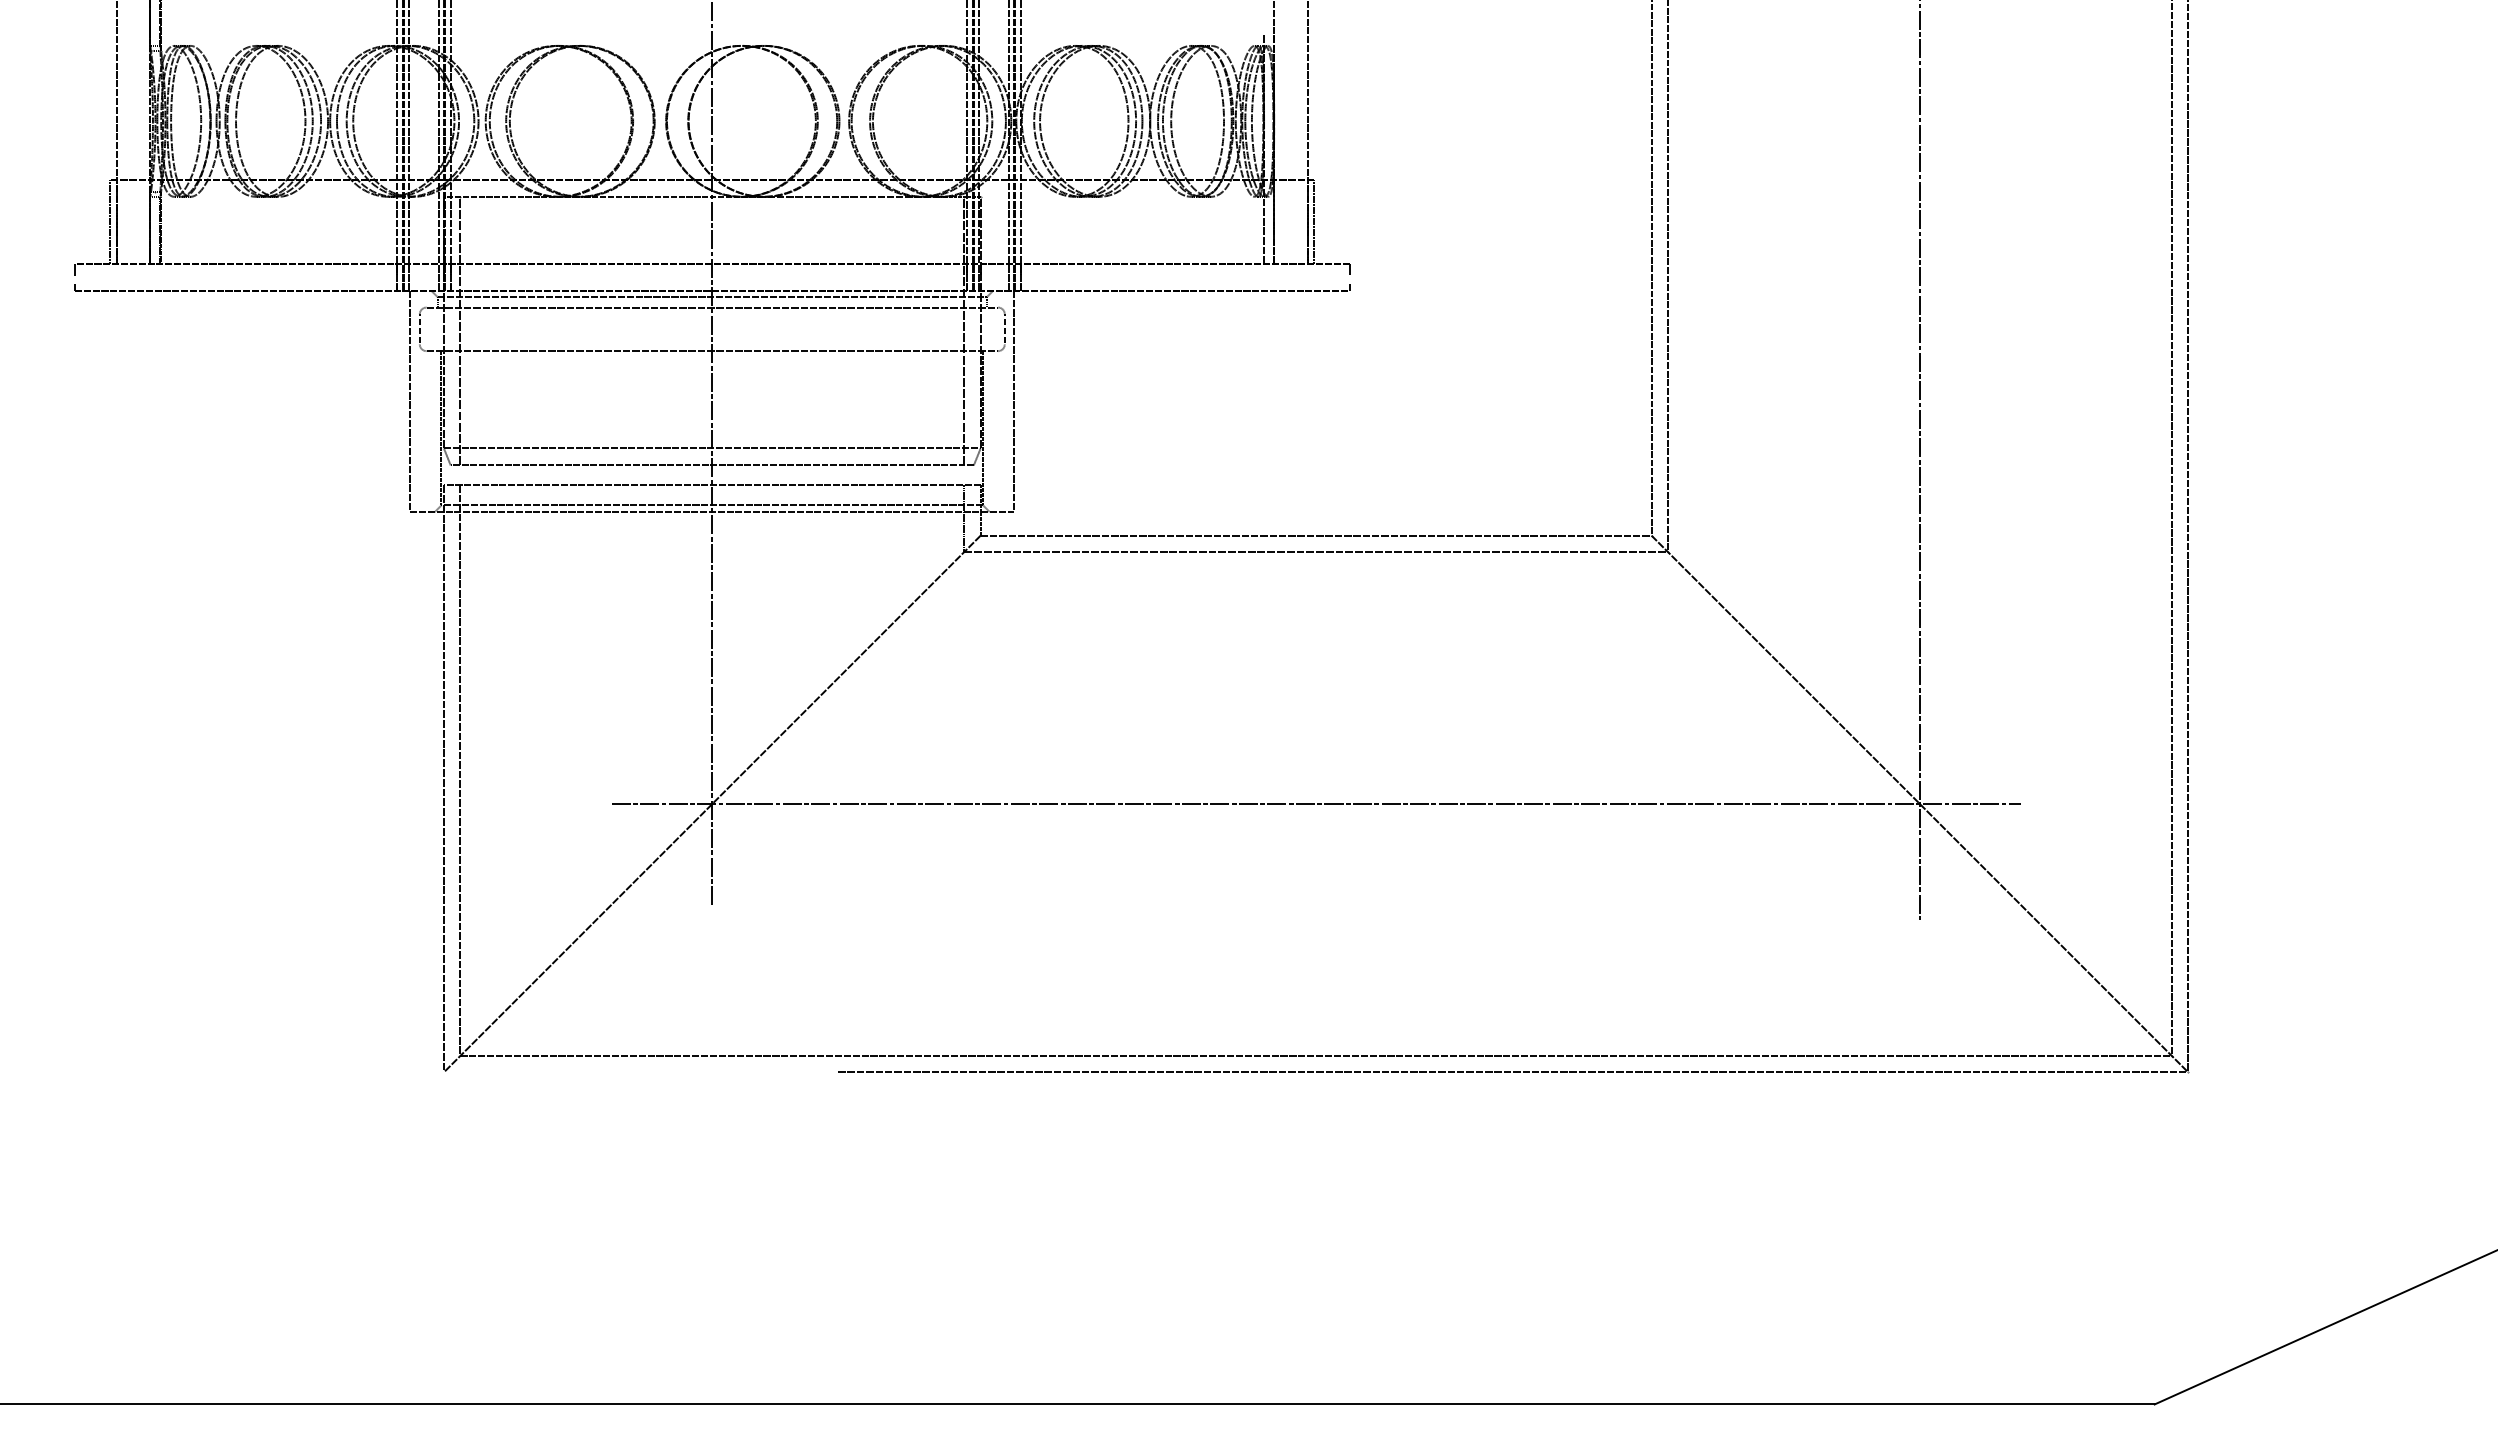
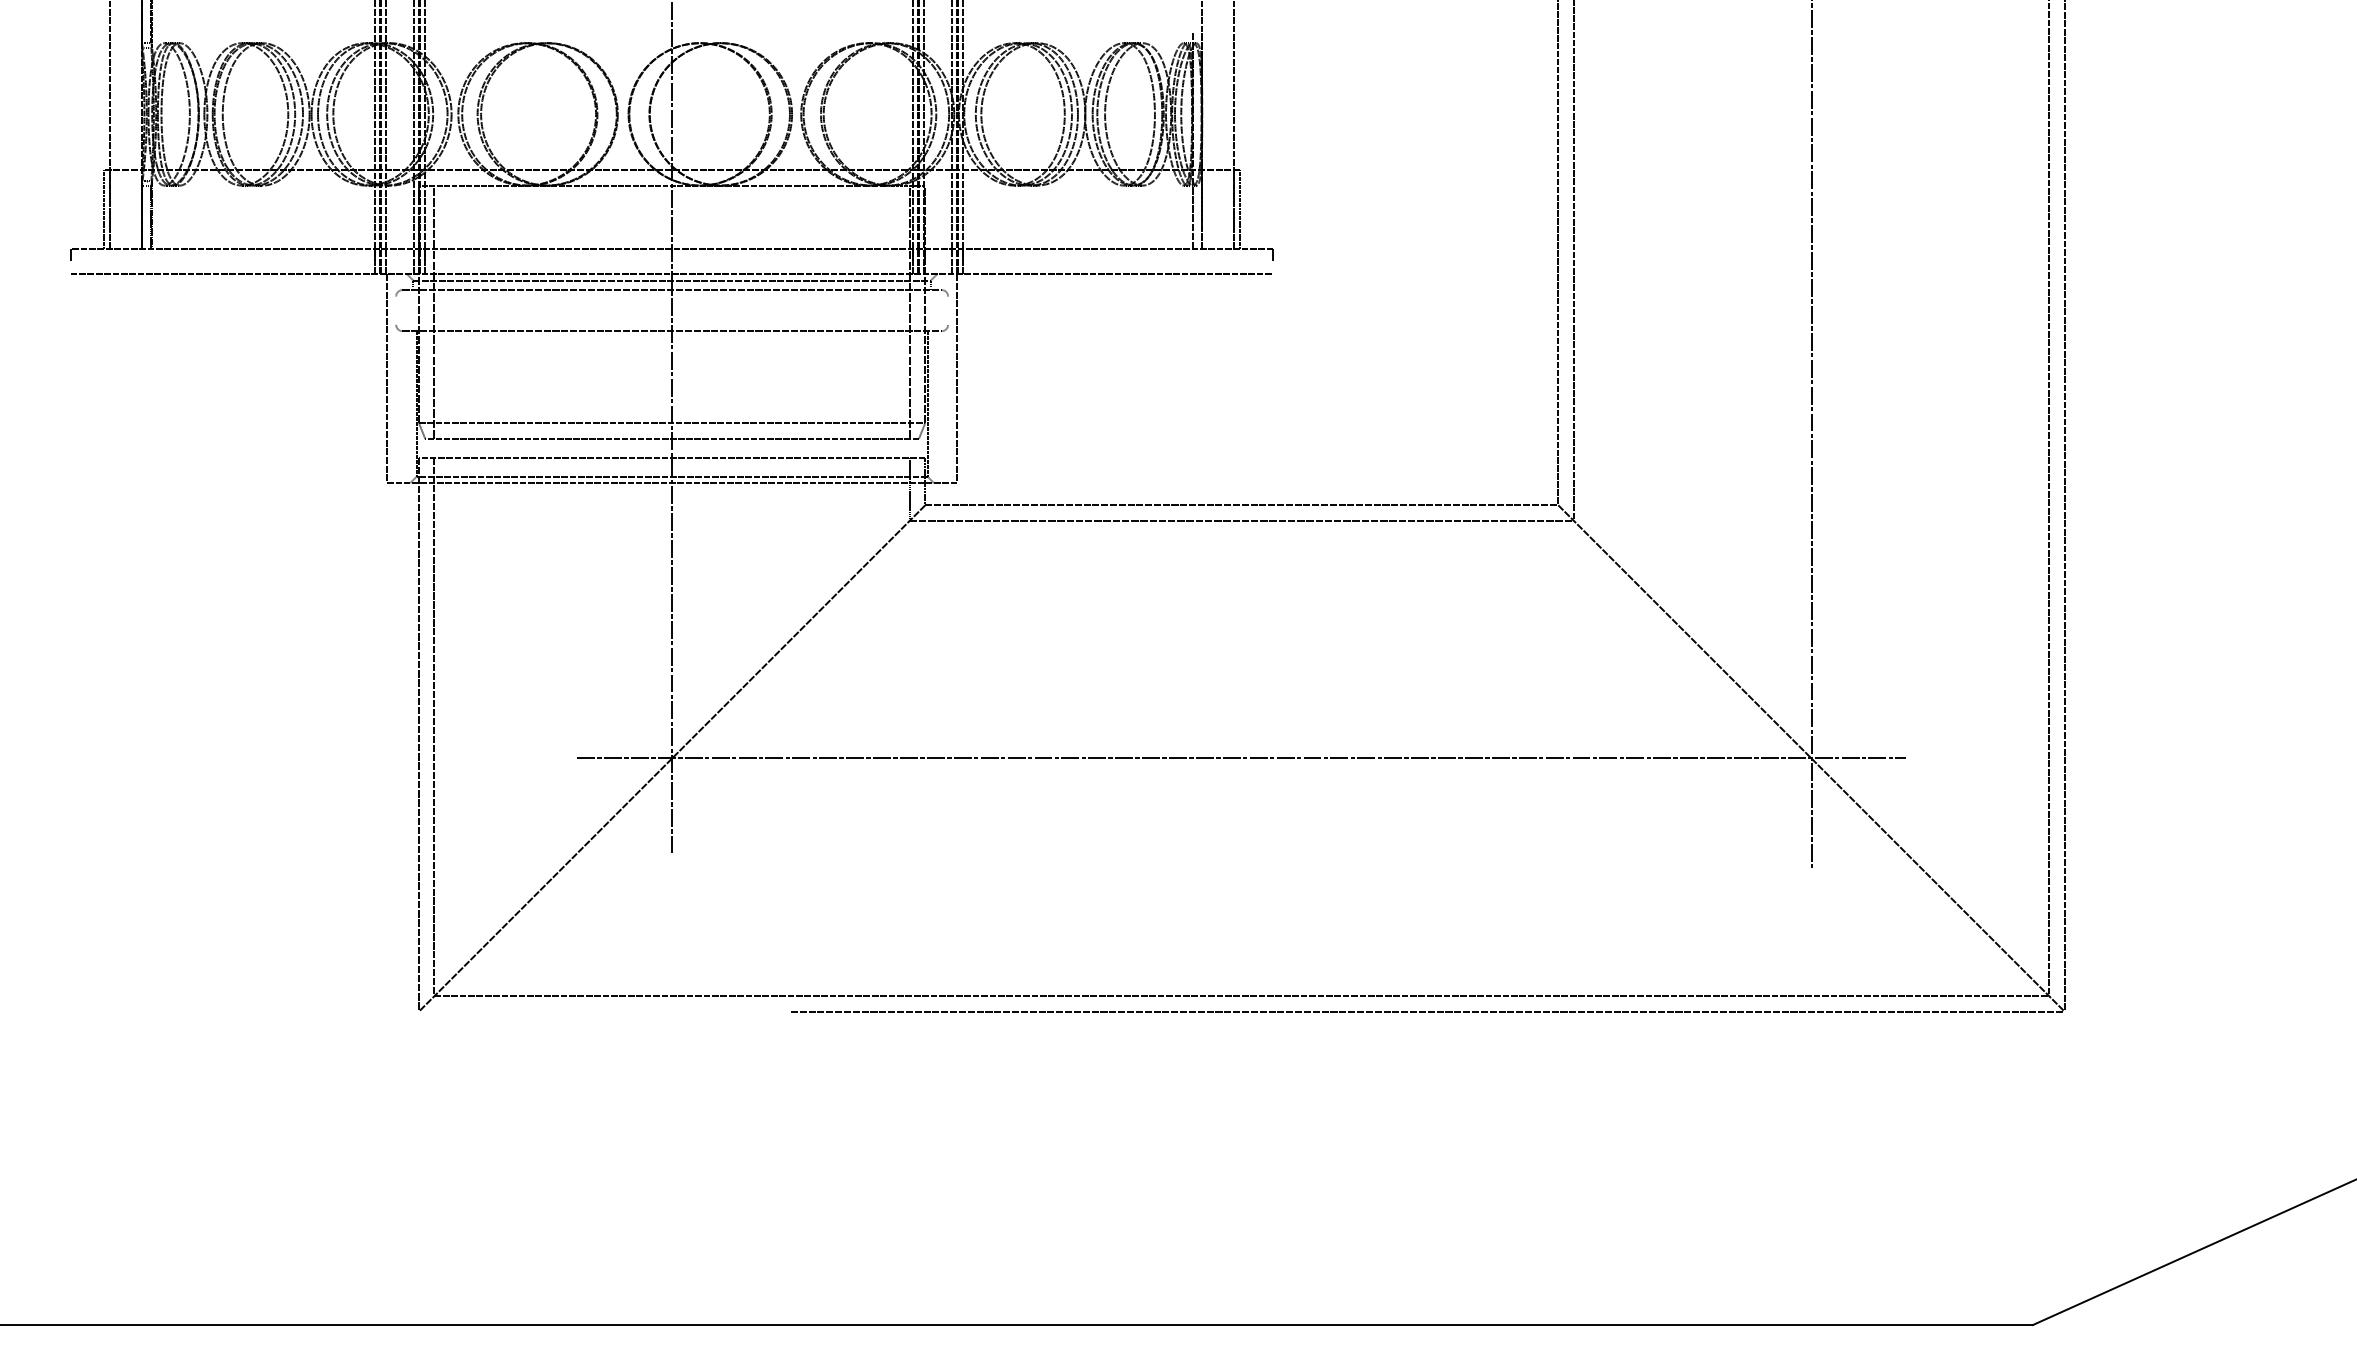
line: (419, 329) -> (395, 310), removed
line: (1004, 329) -> (947, 310), removed

